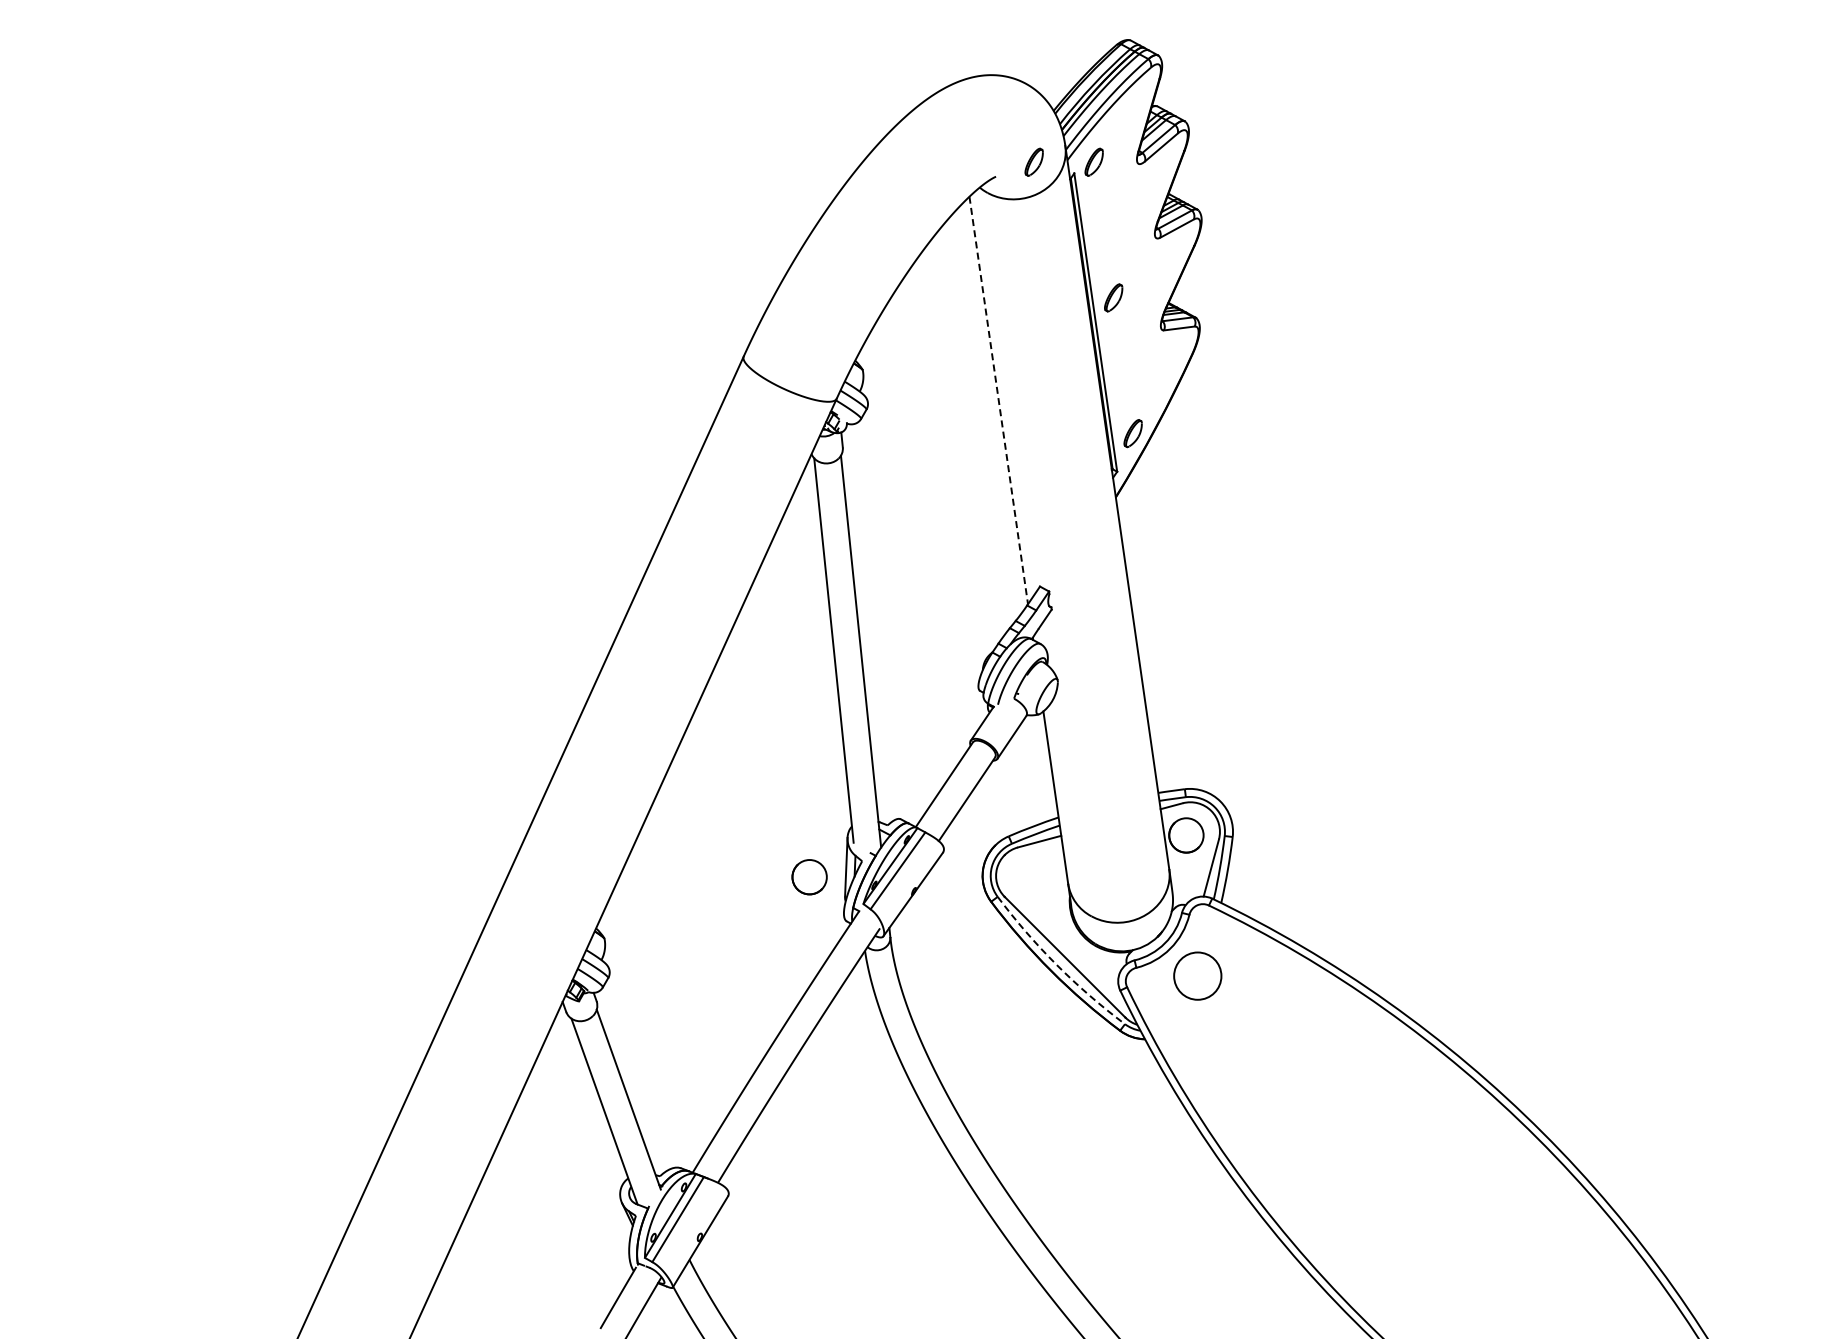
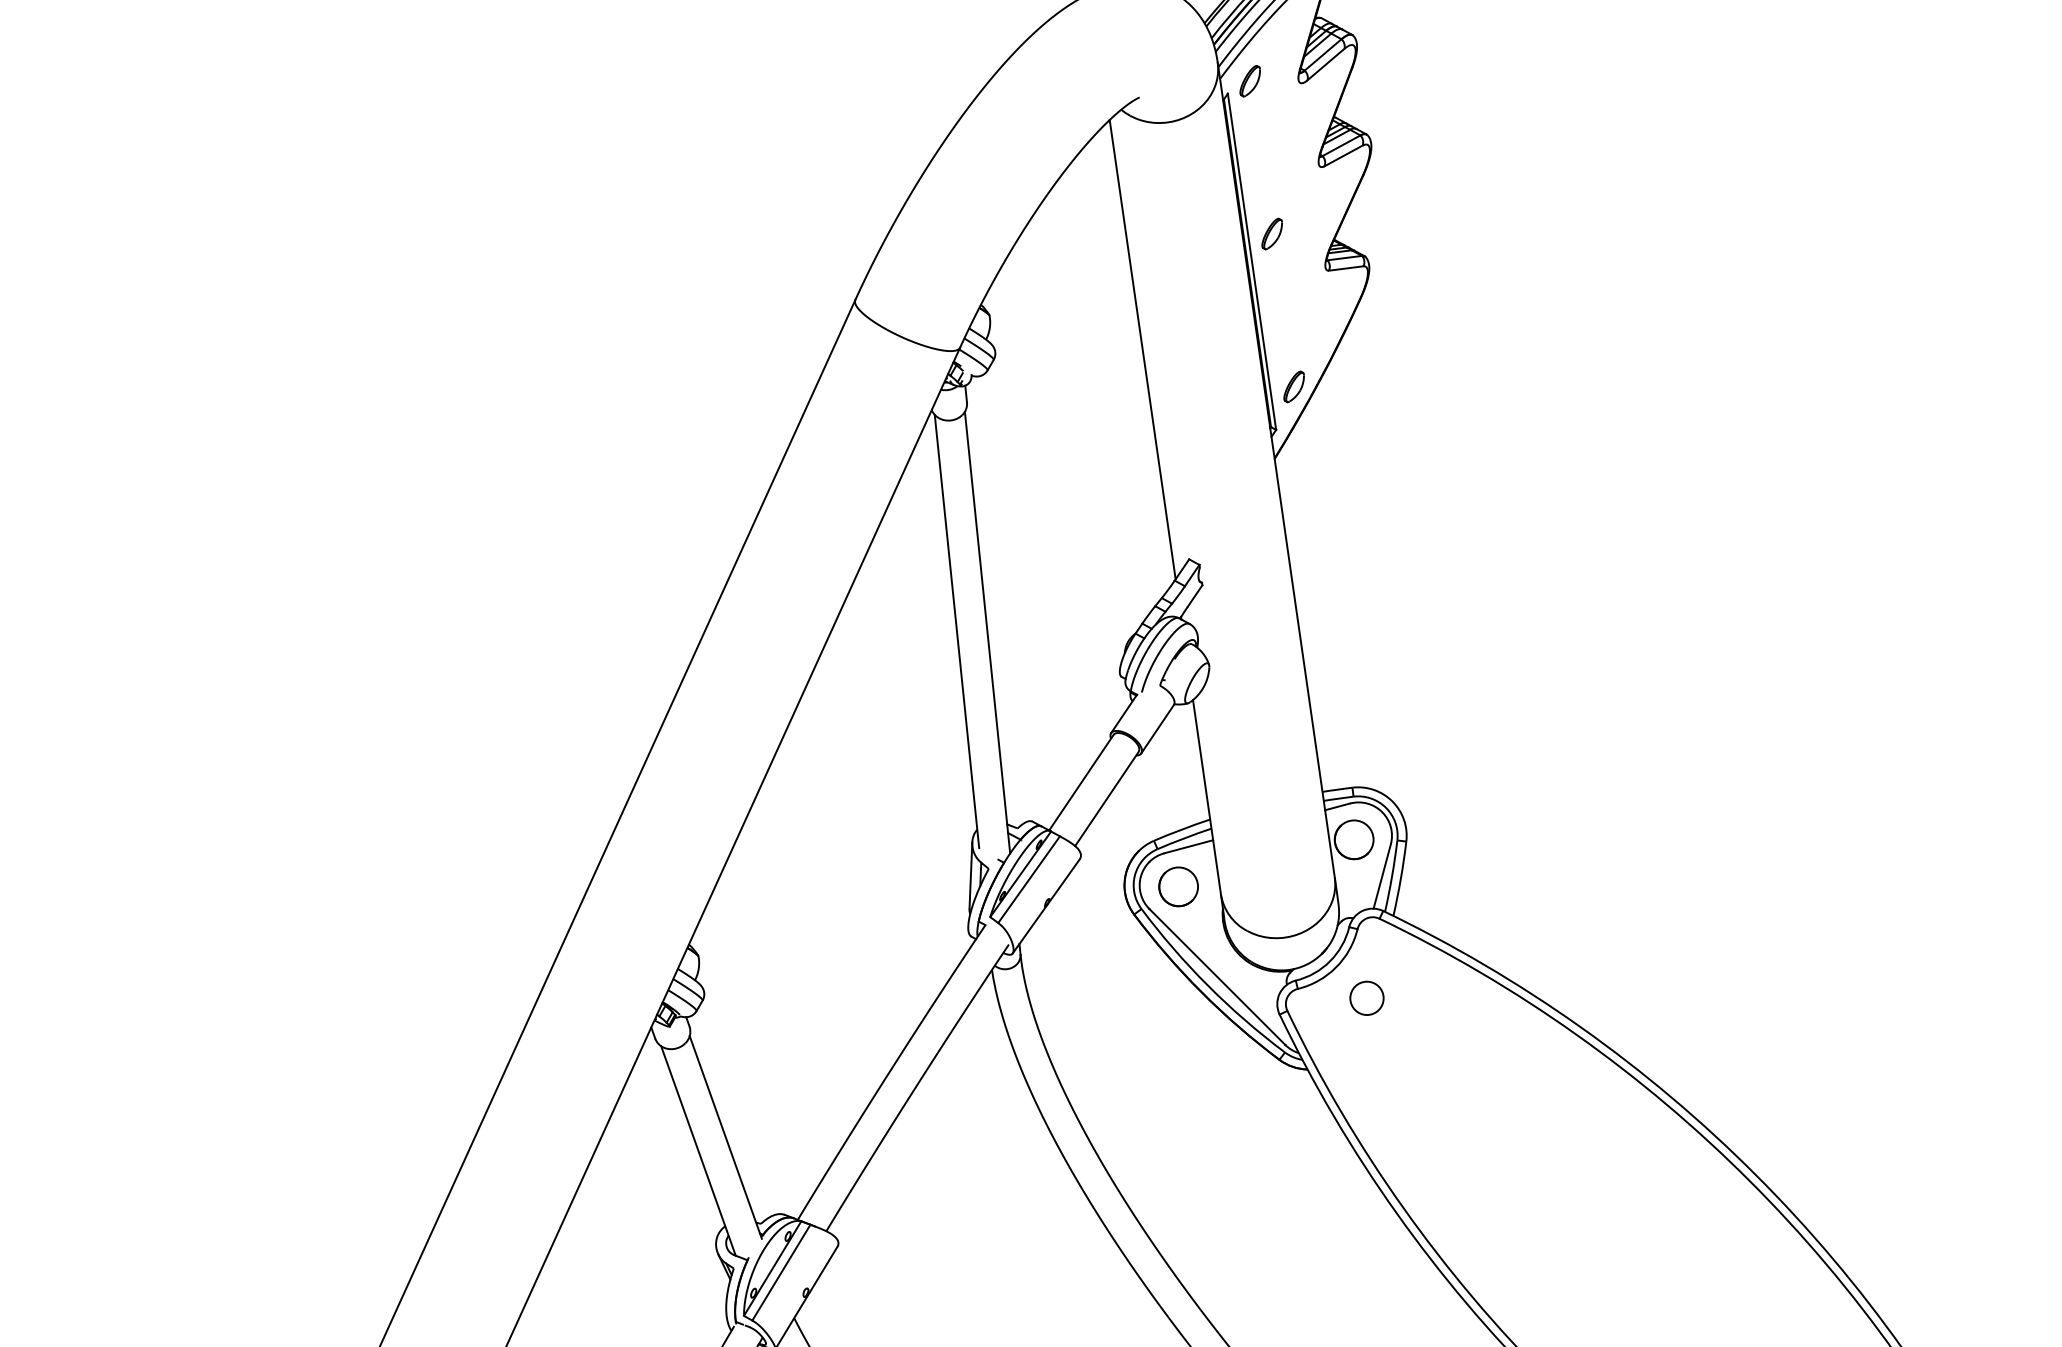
part: (1033, 161) -> (1181, 80), removed
line: (998, 400) -> (1142, 349), dashed -> solid
circle: (809, 877) -> (1178, 887), moved
arc: (1056, 965) -> (1207, 986), dashed -> solid
circle: (1197, 975) -> (1366, 997), size x0.62

